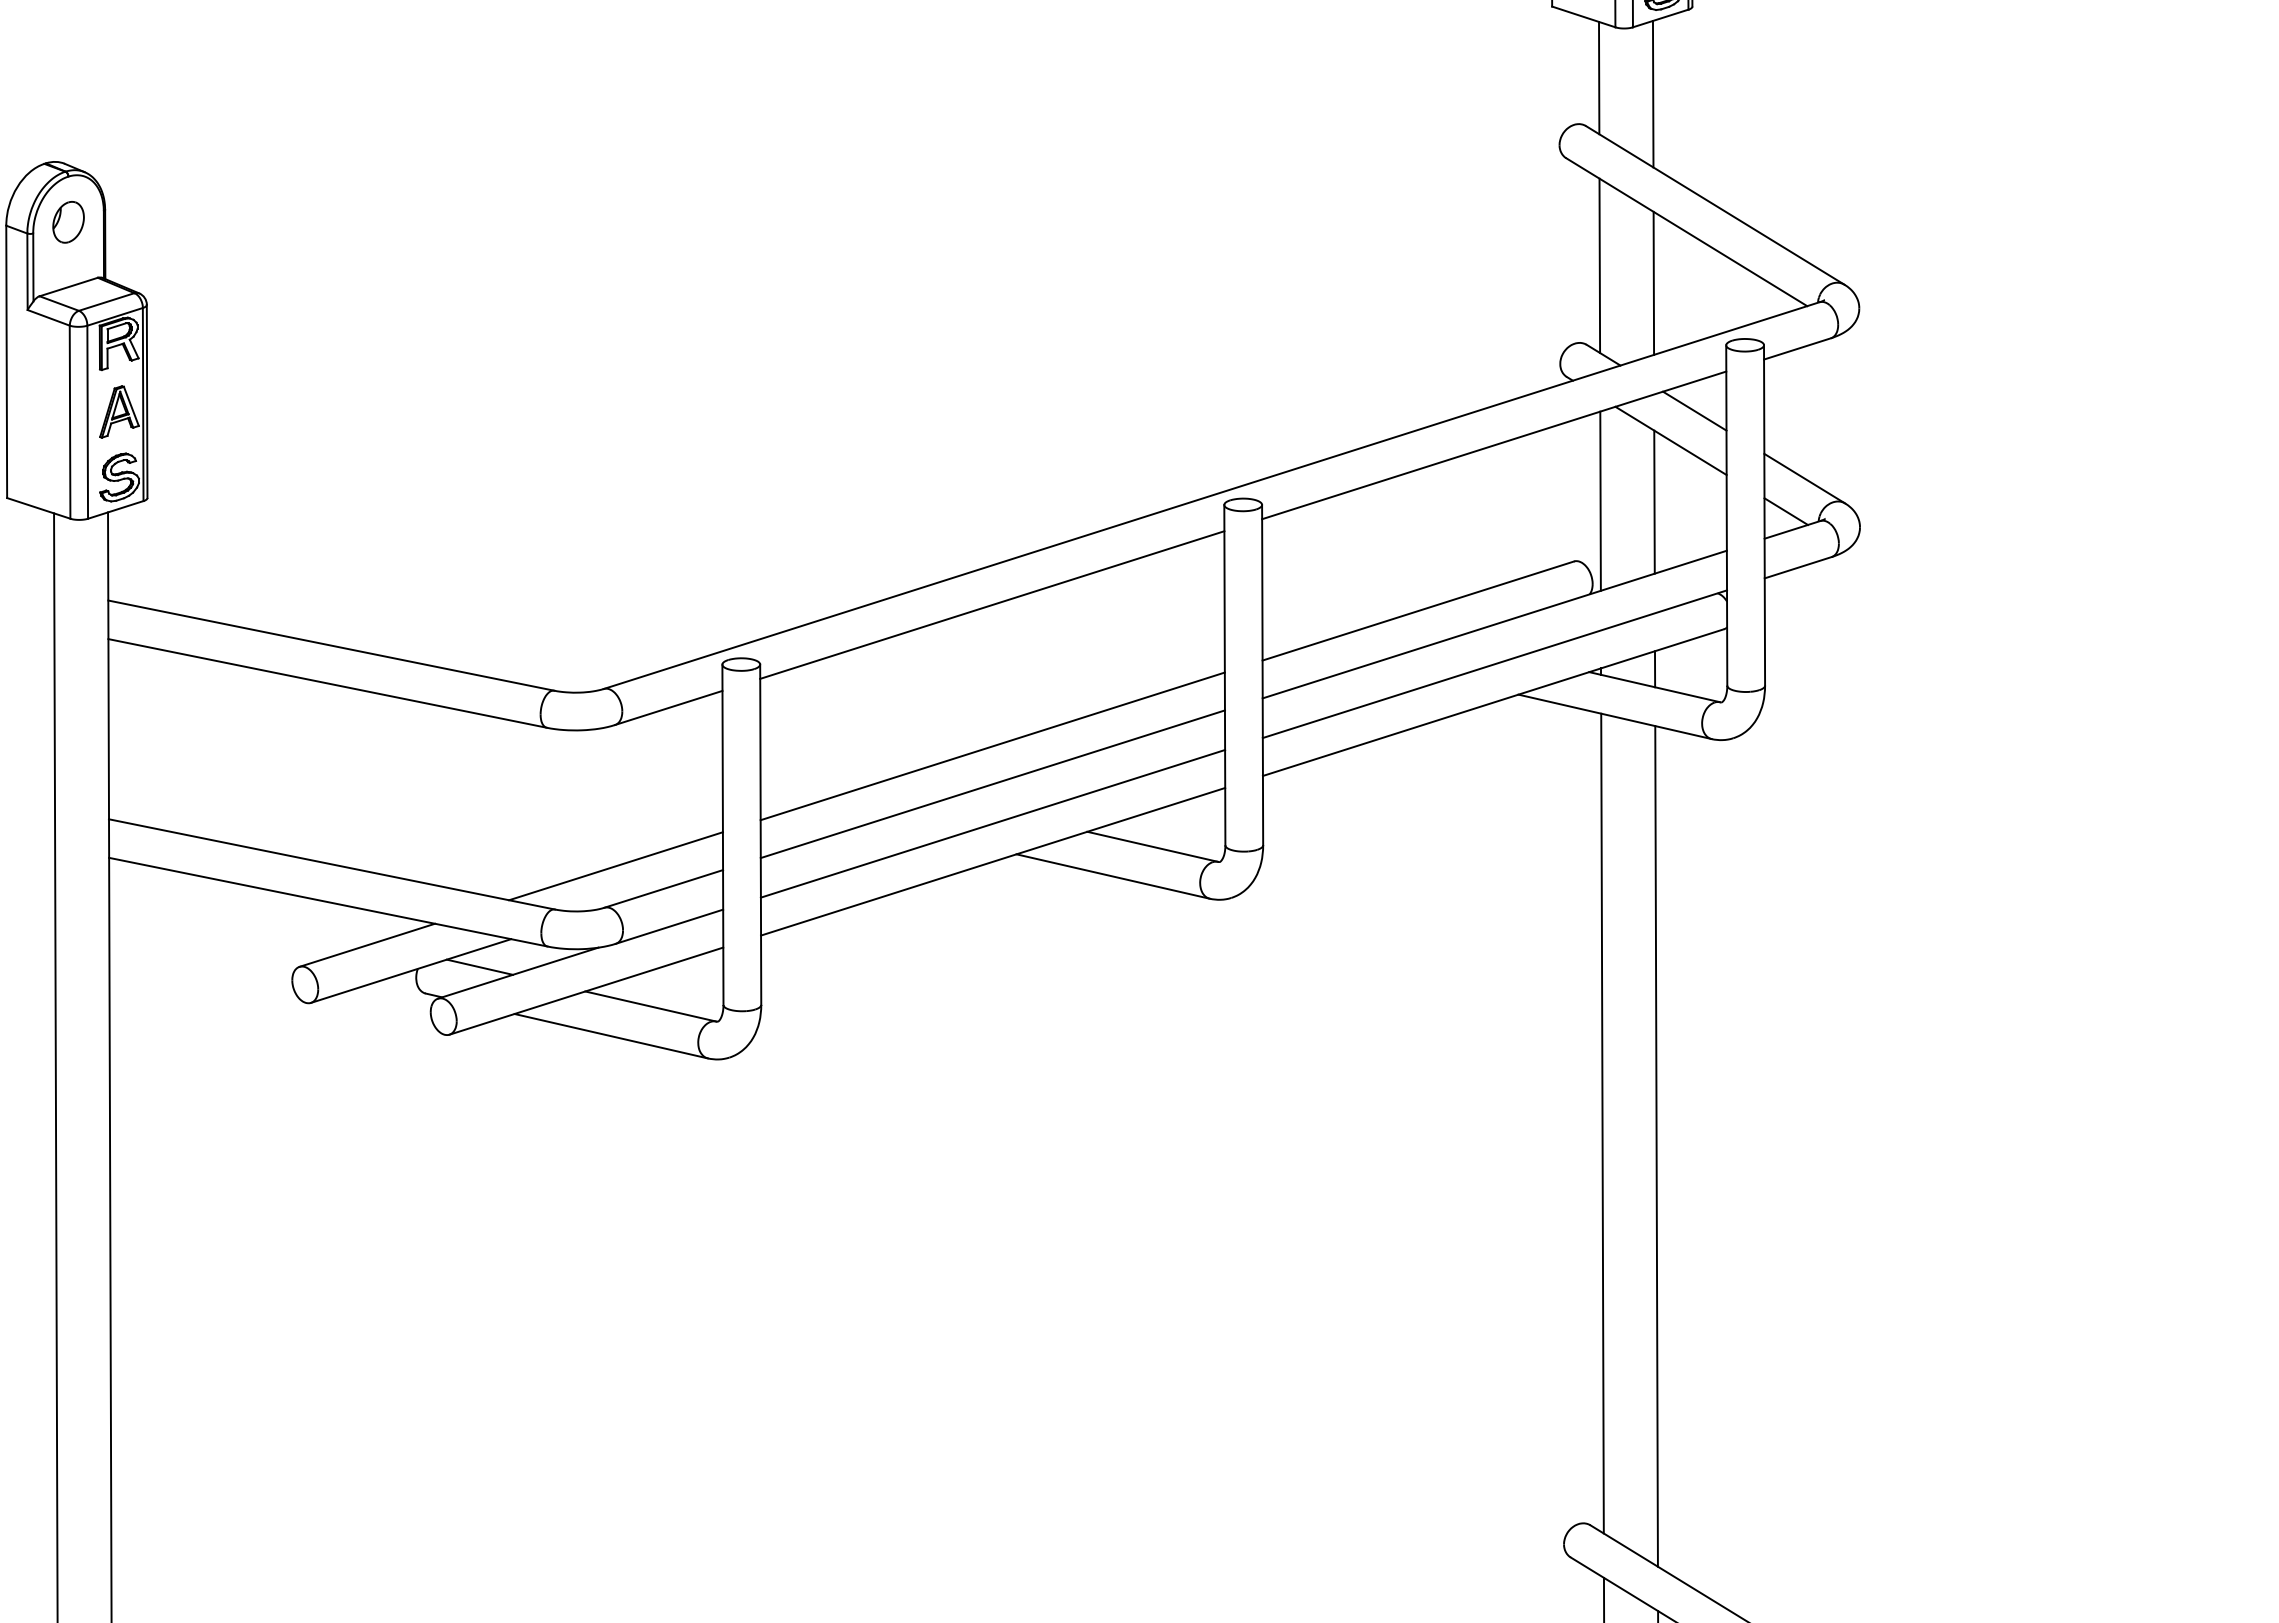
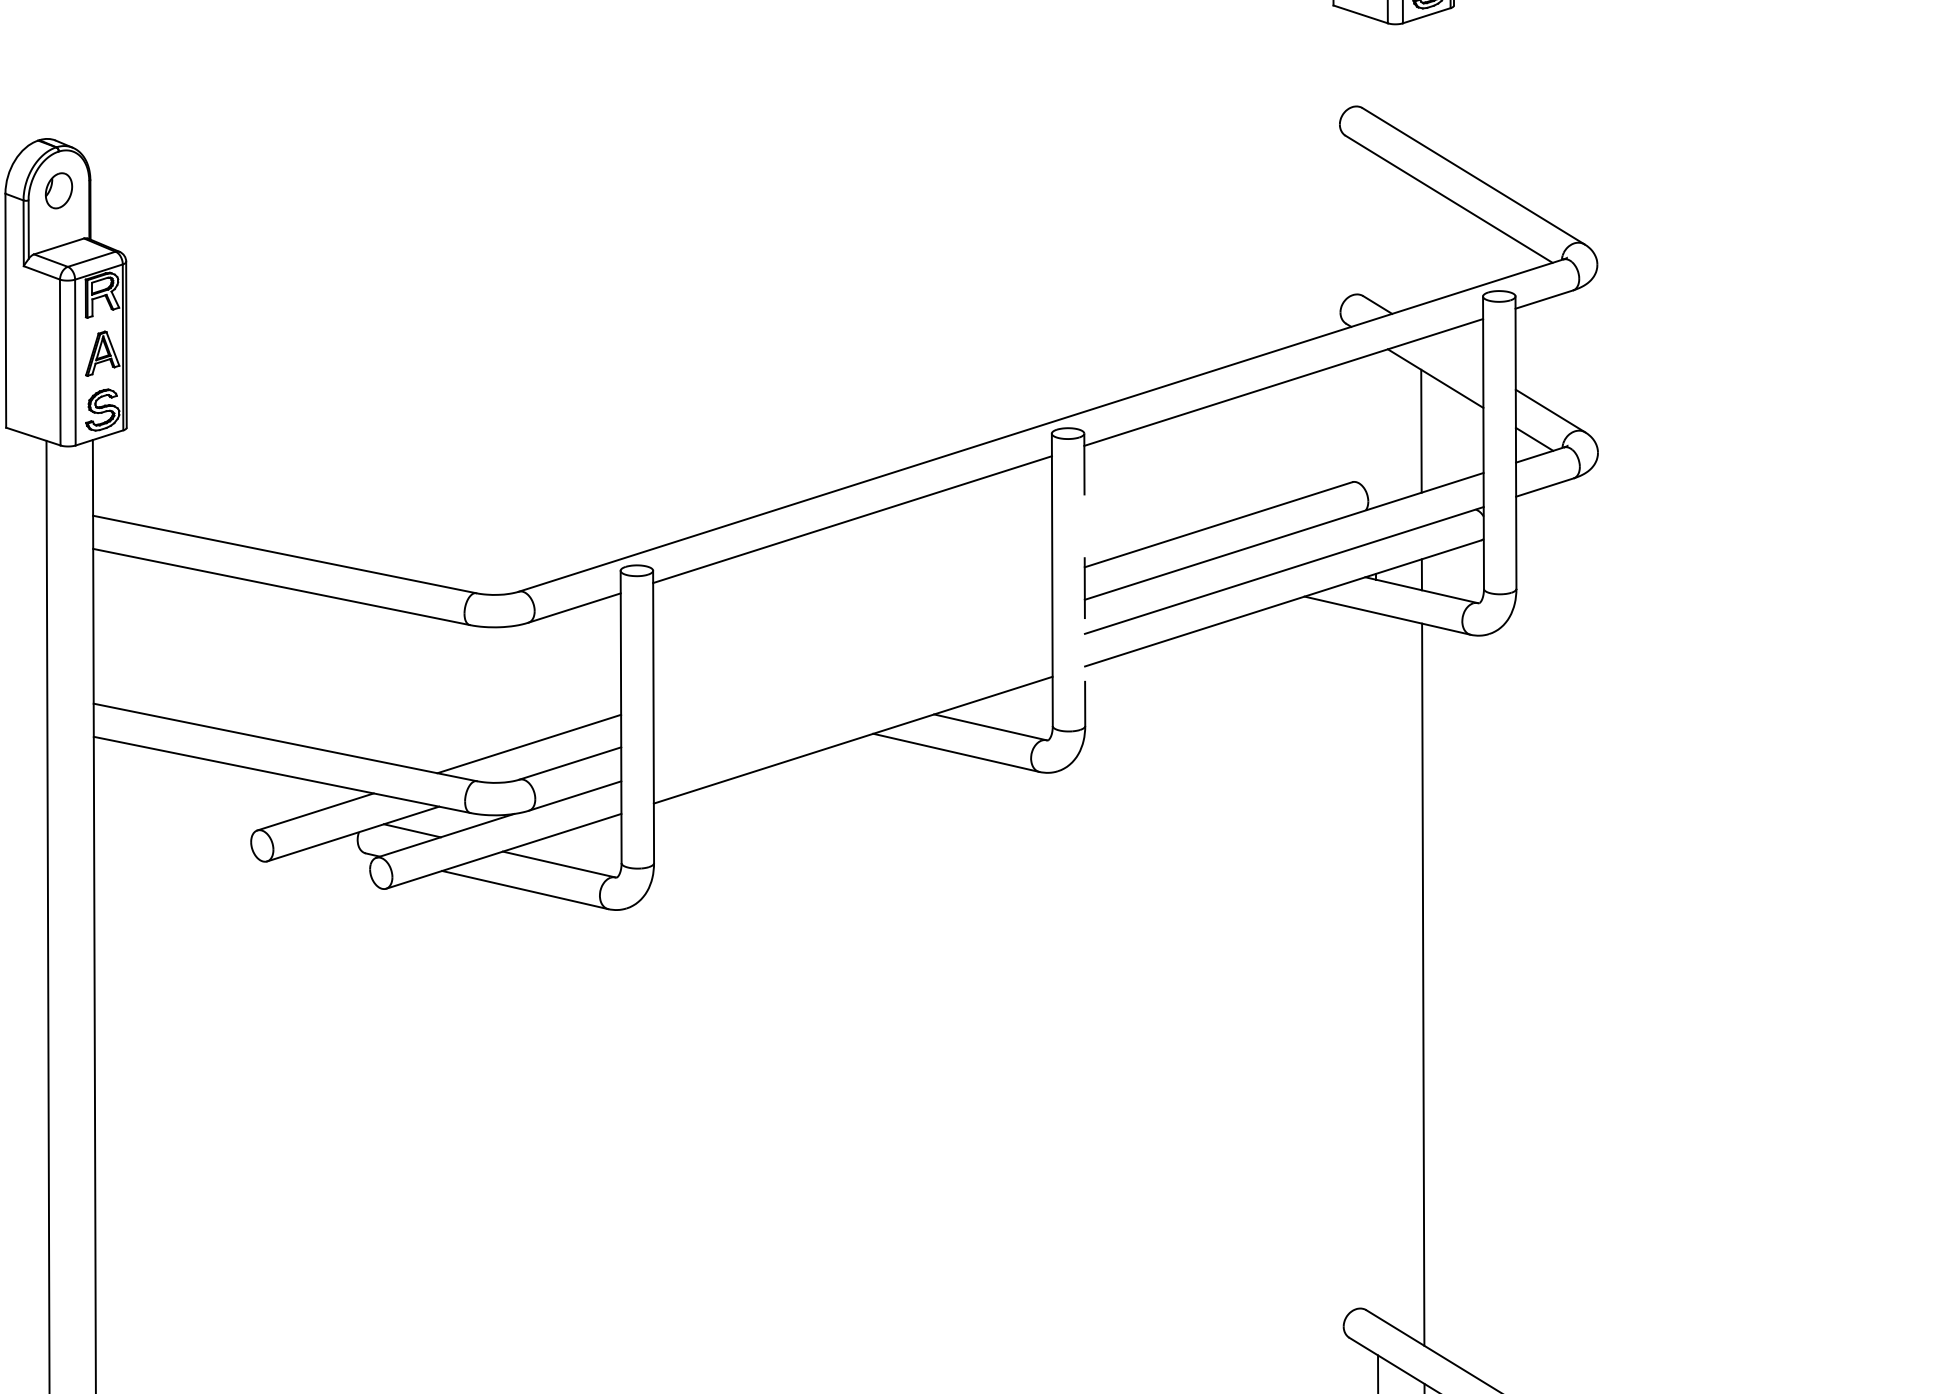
line: (1599, 77) -> (1374, 66), removed
line: (1652, 93) -> (1419, 80), removed
line: (1599, 265) -> (1374, 227), removed
line: (1653, 282) -> (1420, 242), removed
line: (1694, 410) -> (1455, 352), removed
line: (1600, 500) -> (1375, 429), removed
line: (1262, 675) -> (1084, 580), solid -> dashed
line: (992, 746) -> (852, 641), removed
line: (992, 784) -> (852, 673), removed
line: (992, 823) -> (852, 707), removed
line: (1602, 1123) -> (1376, 965), removed

